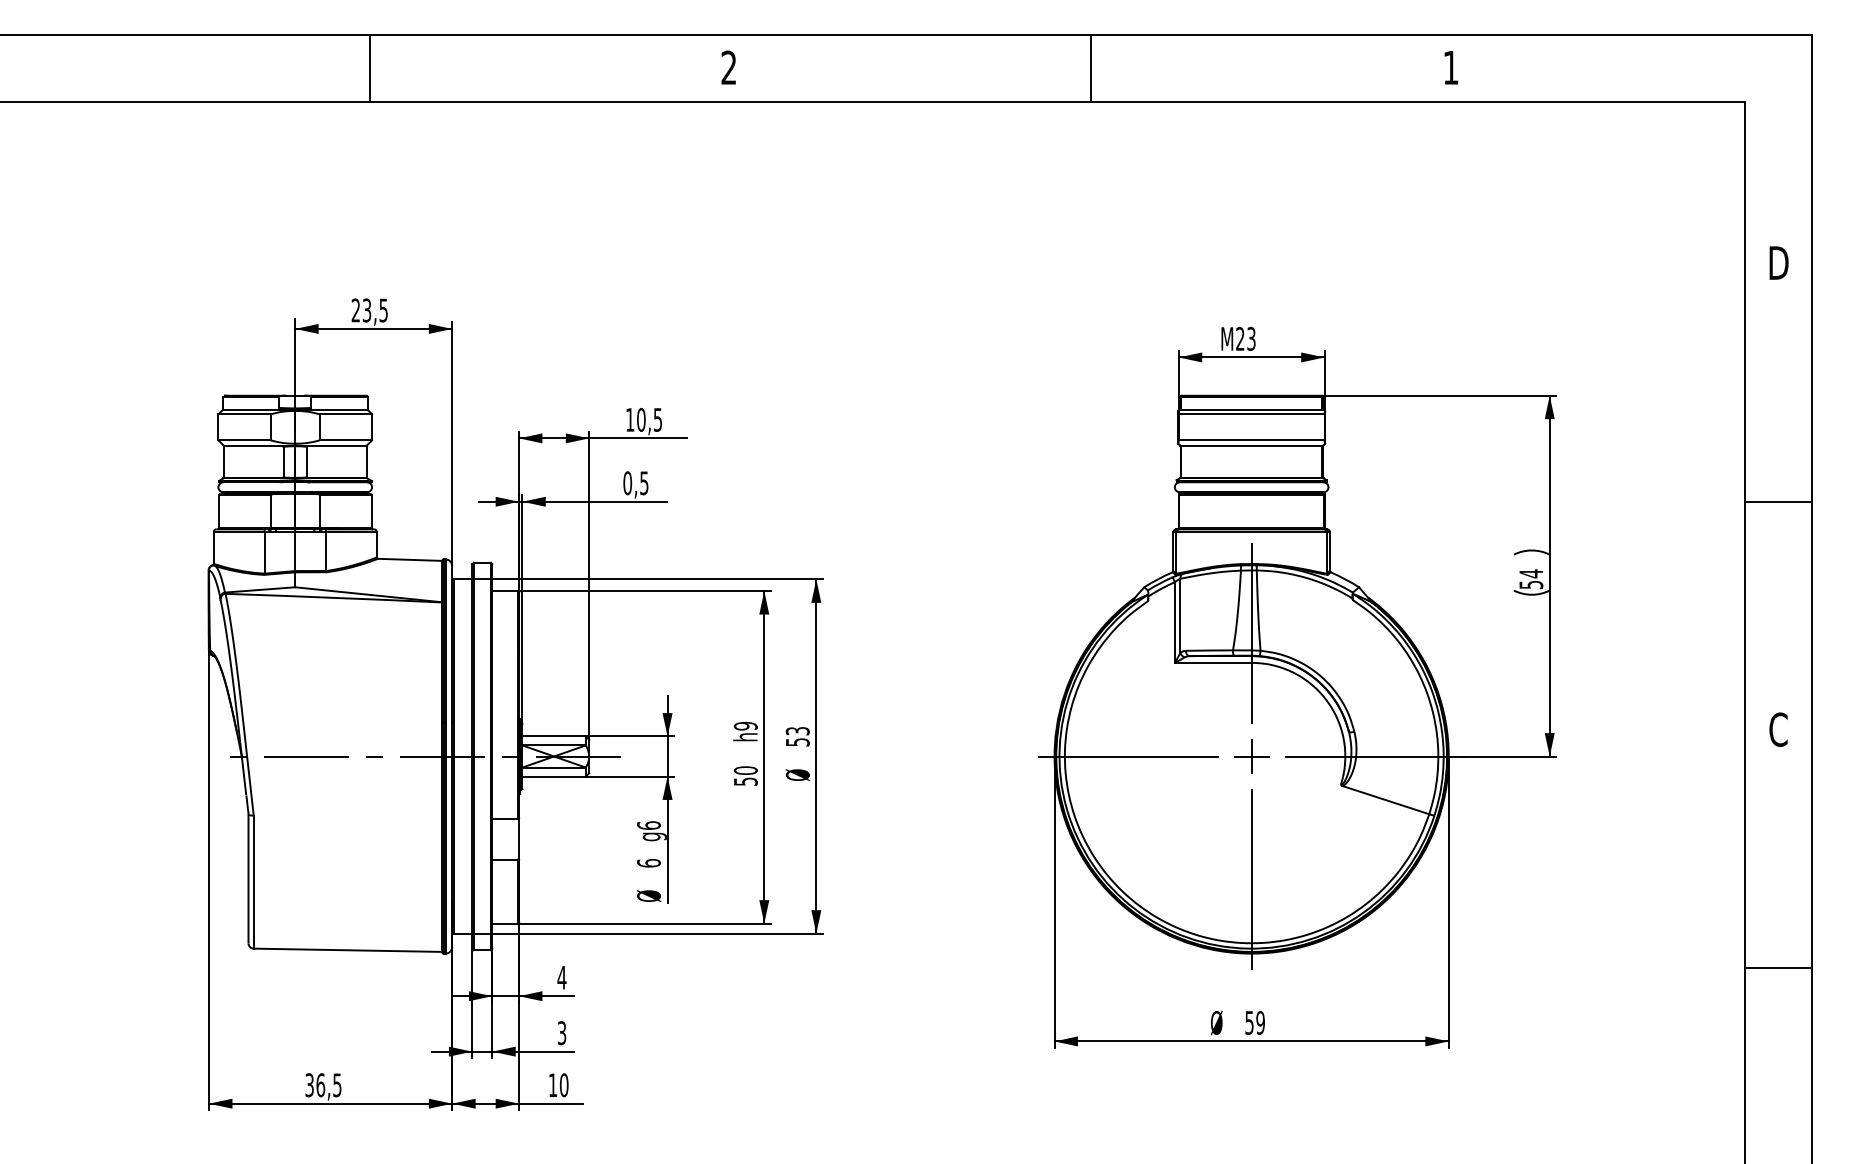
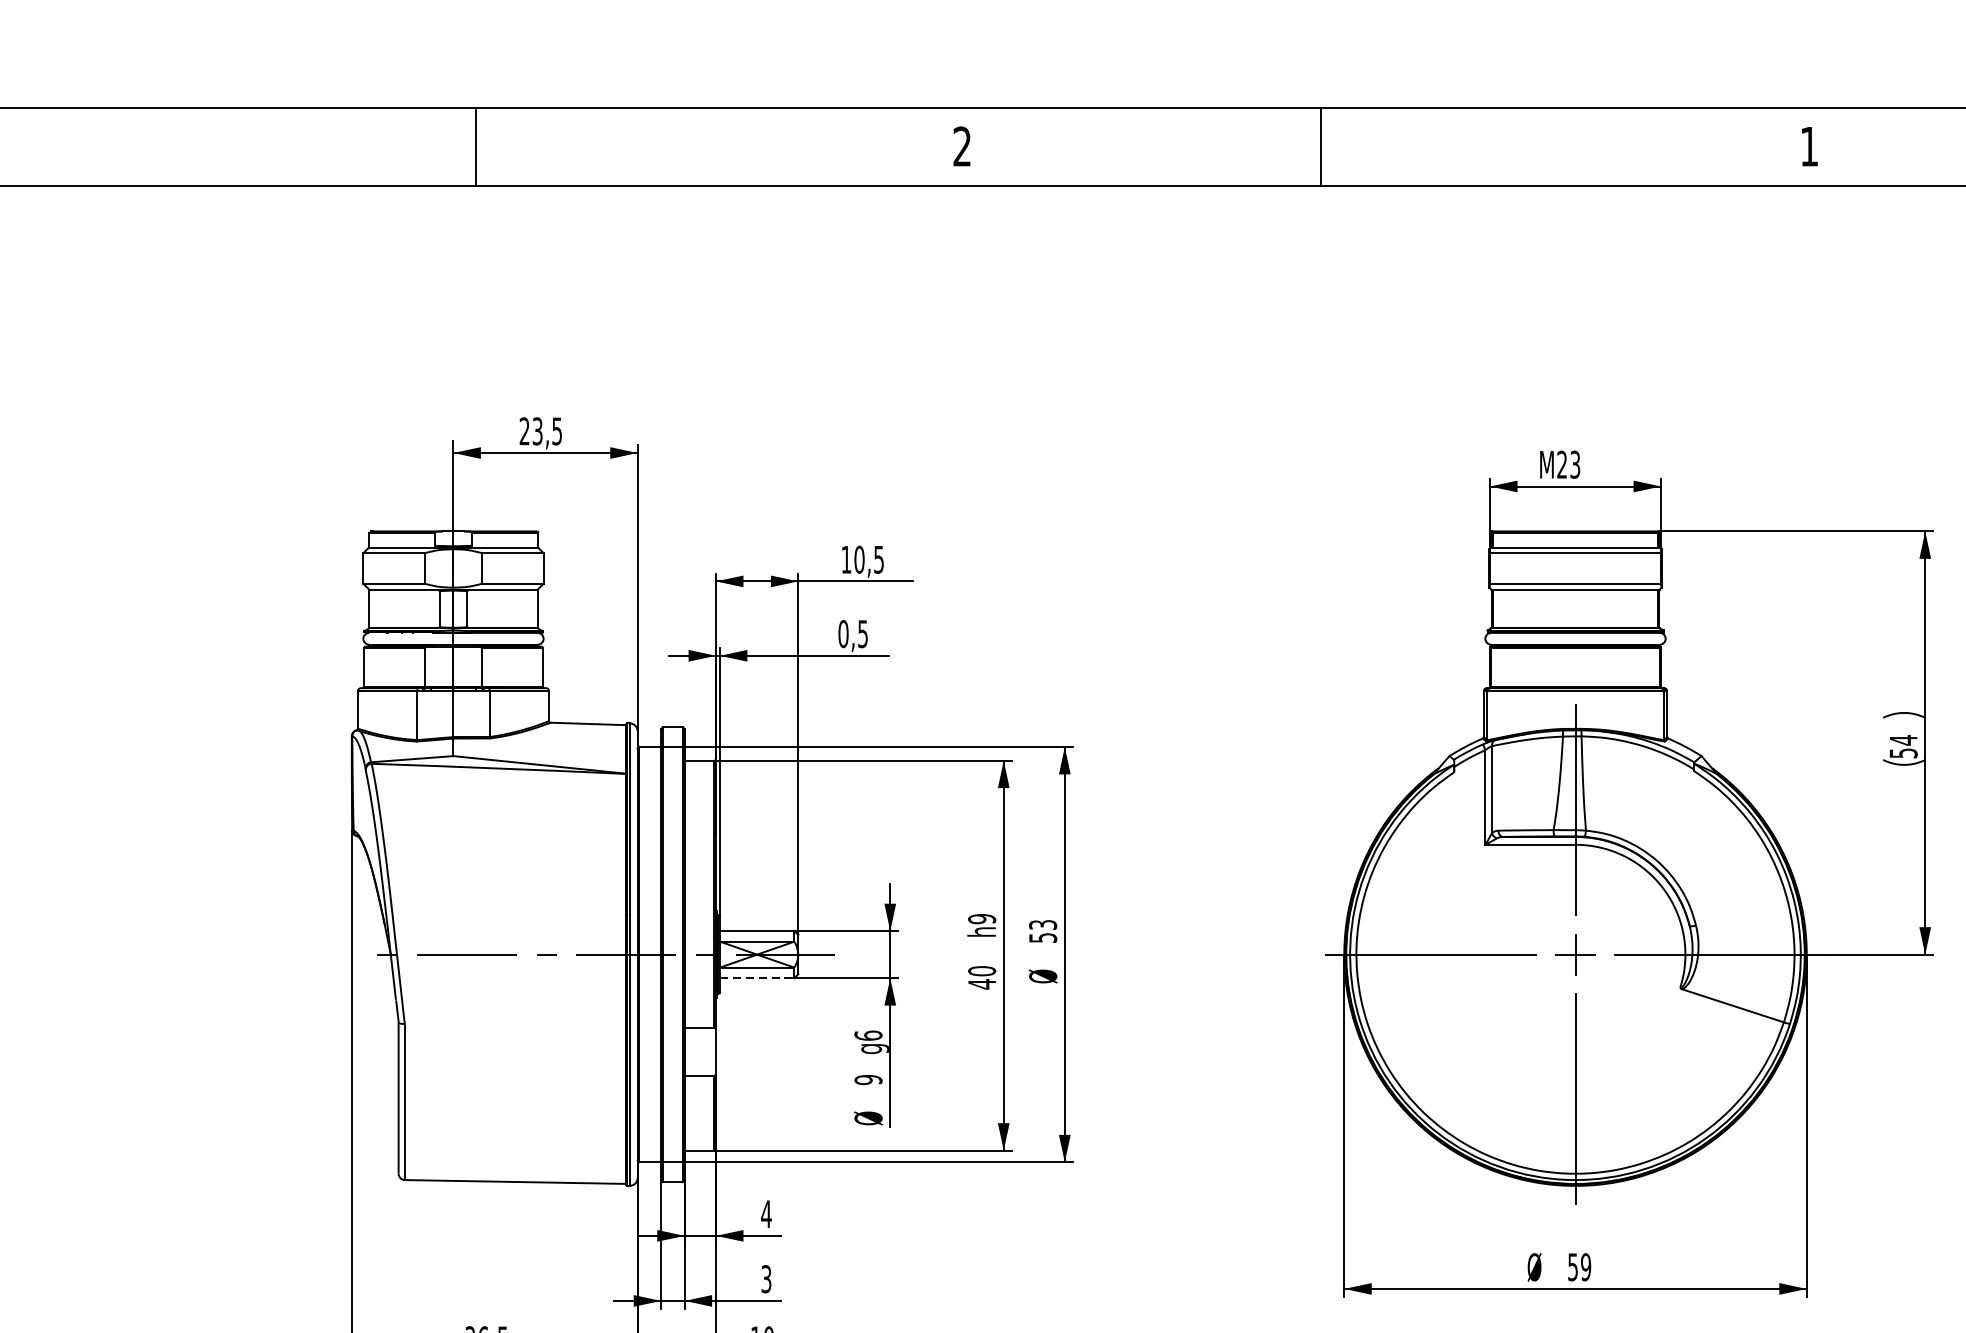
line: (369, 67) -> (476, 146), moved
line: (1090, 67) -> (1320, 146), moved
line: (554, 776) -> (757, 978), solid -> dashed
text: (745, 781) -> (981, 983), 50 -> 40
text: (649, 862) -> (869, 1078), 6 -> 9

